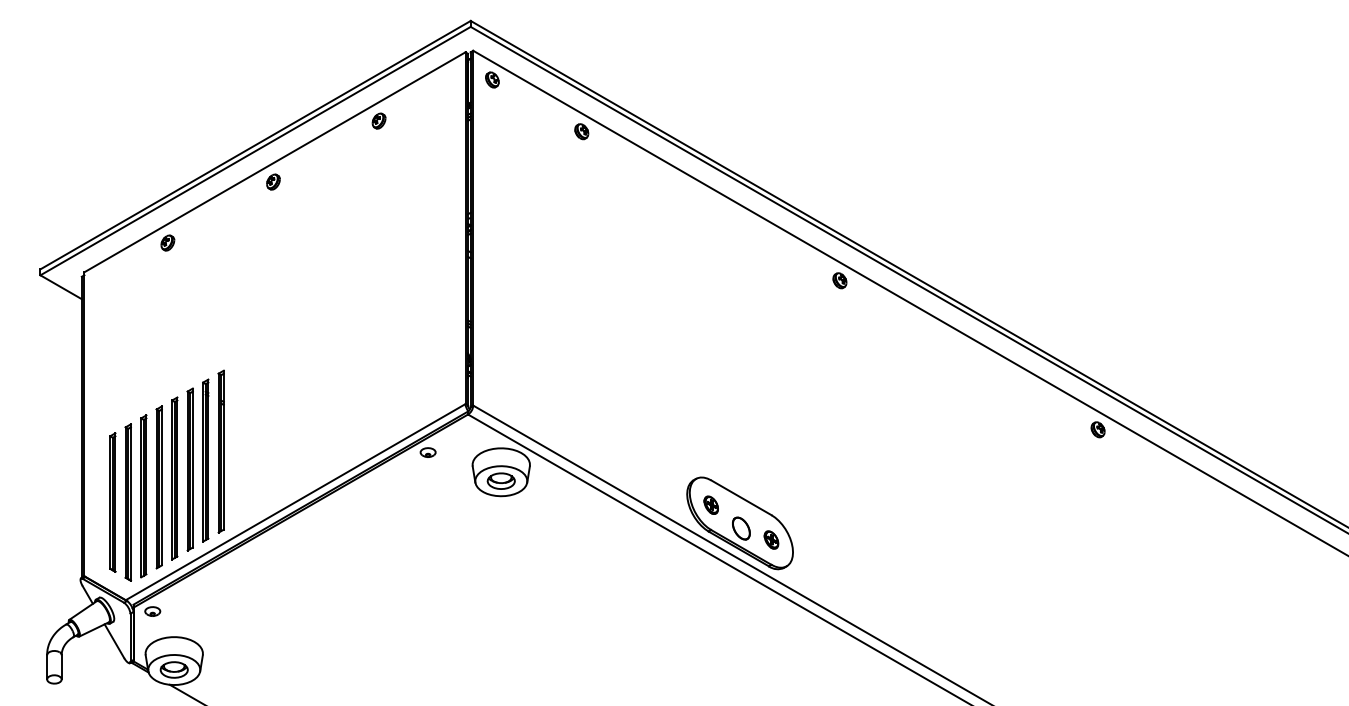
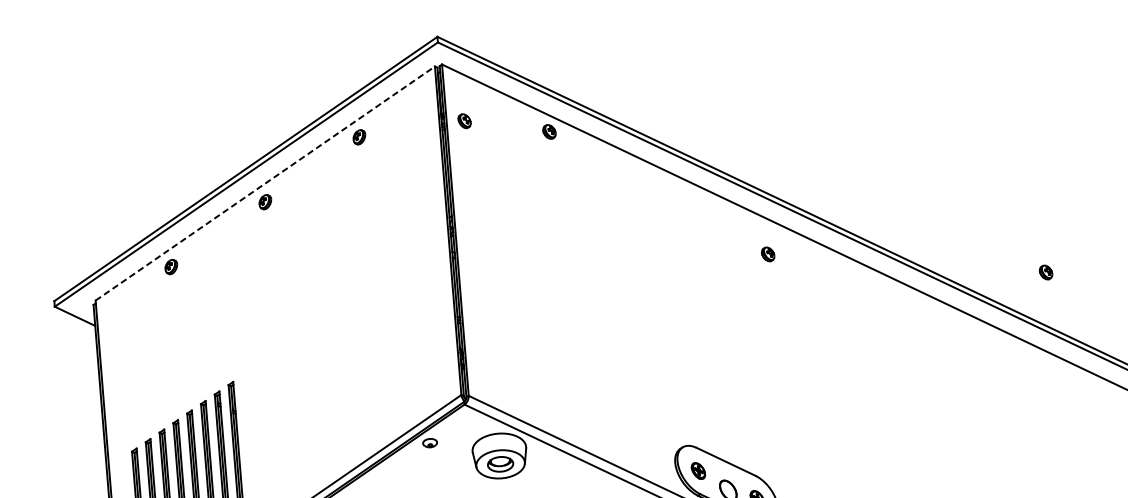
part: (492, 79) -> (464, 120), moved
line: (275, 162) -> (265, 183), solid -> dashed
part: (839, 280) -> (767, 254), moved
part: (1097, 429) -> (1045, 272), moved

